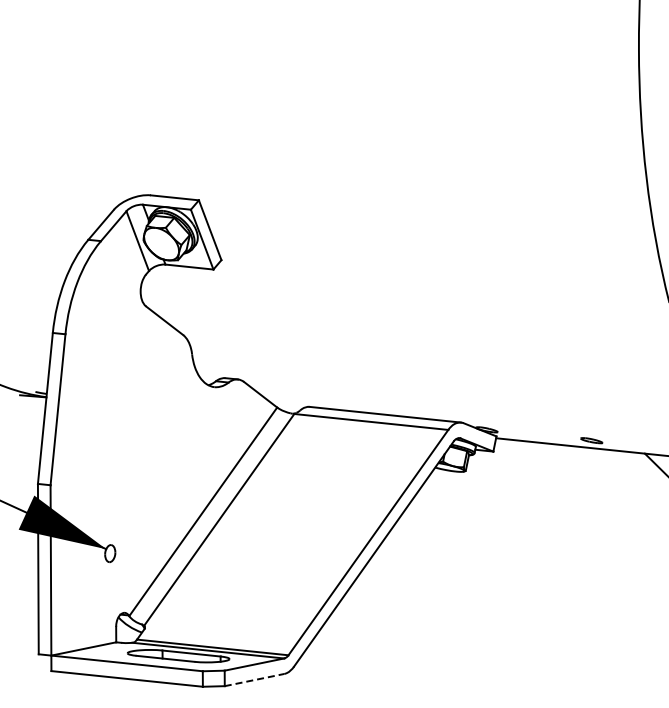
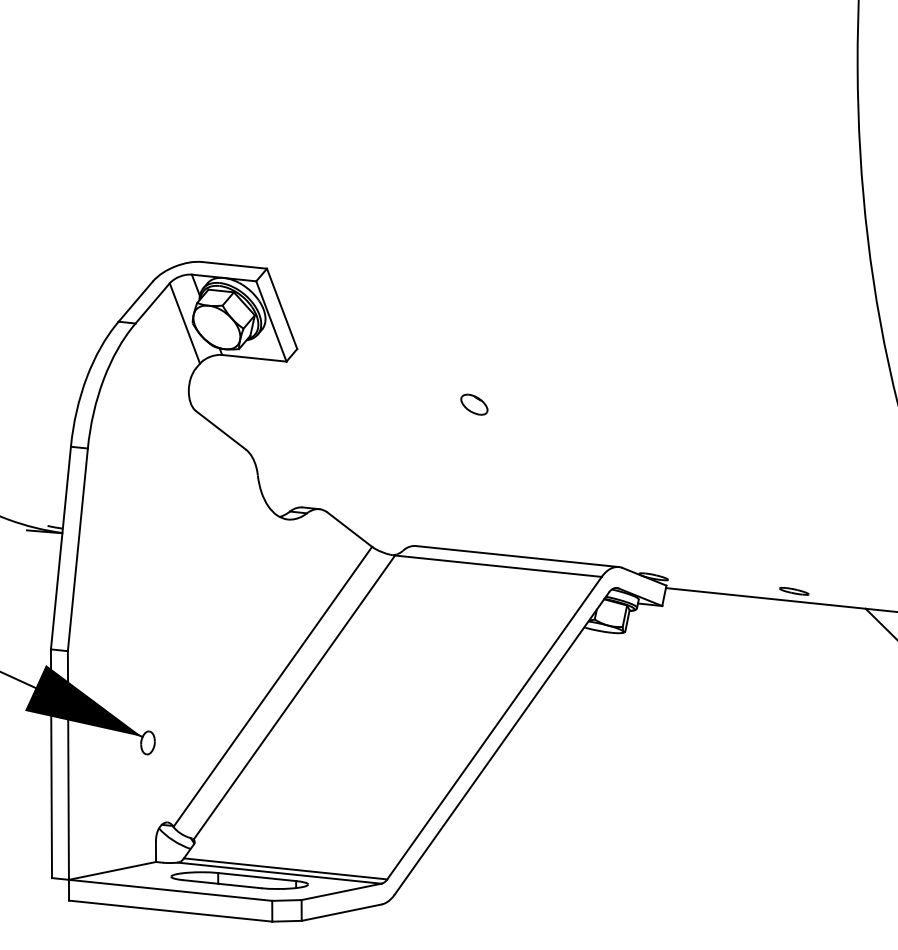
part: (353, 301) -> (474, 404), added
line: (255, 679) -> (342, 911), dashed -> solid

